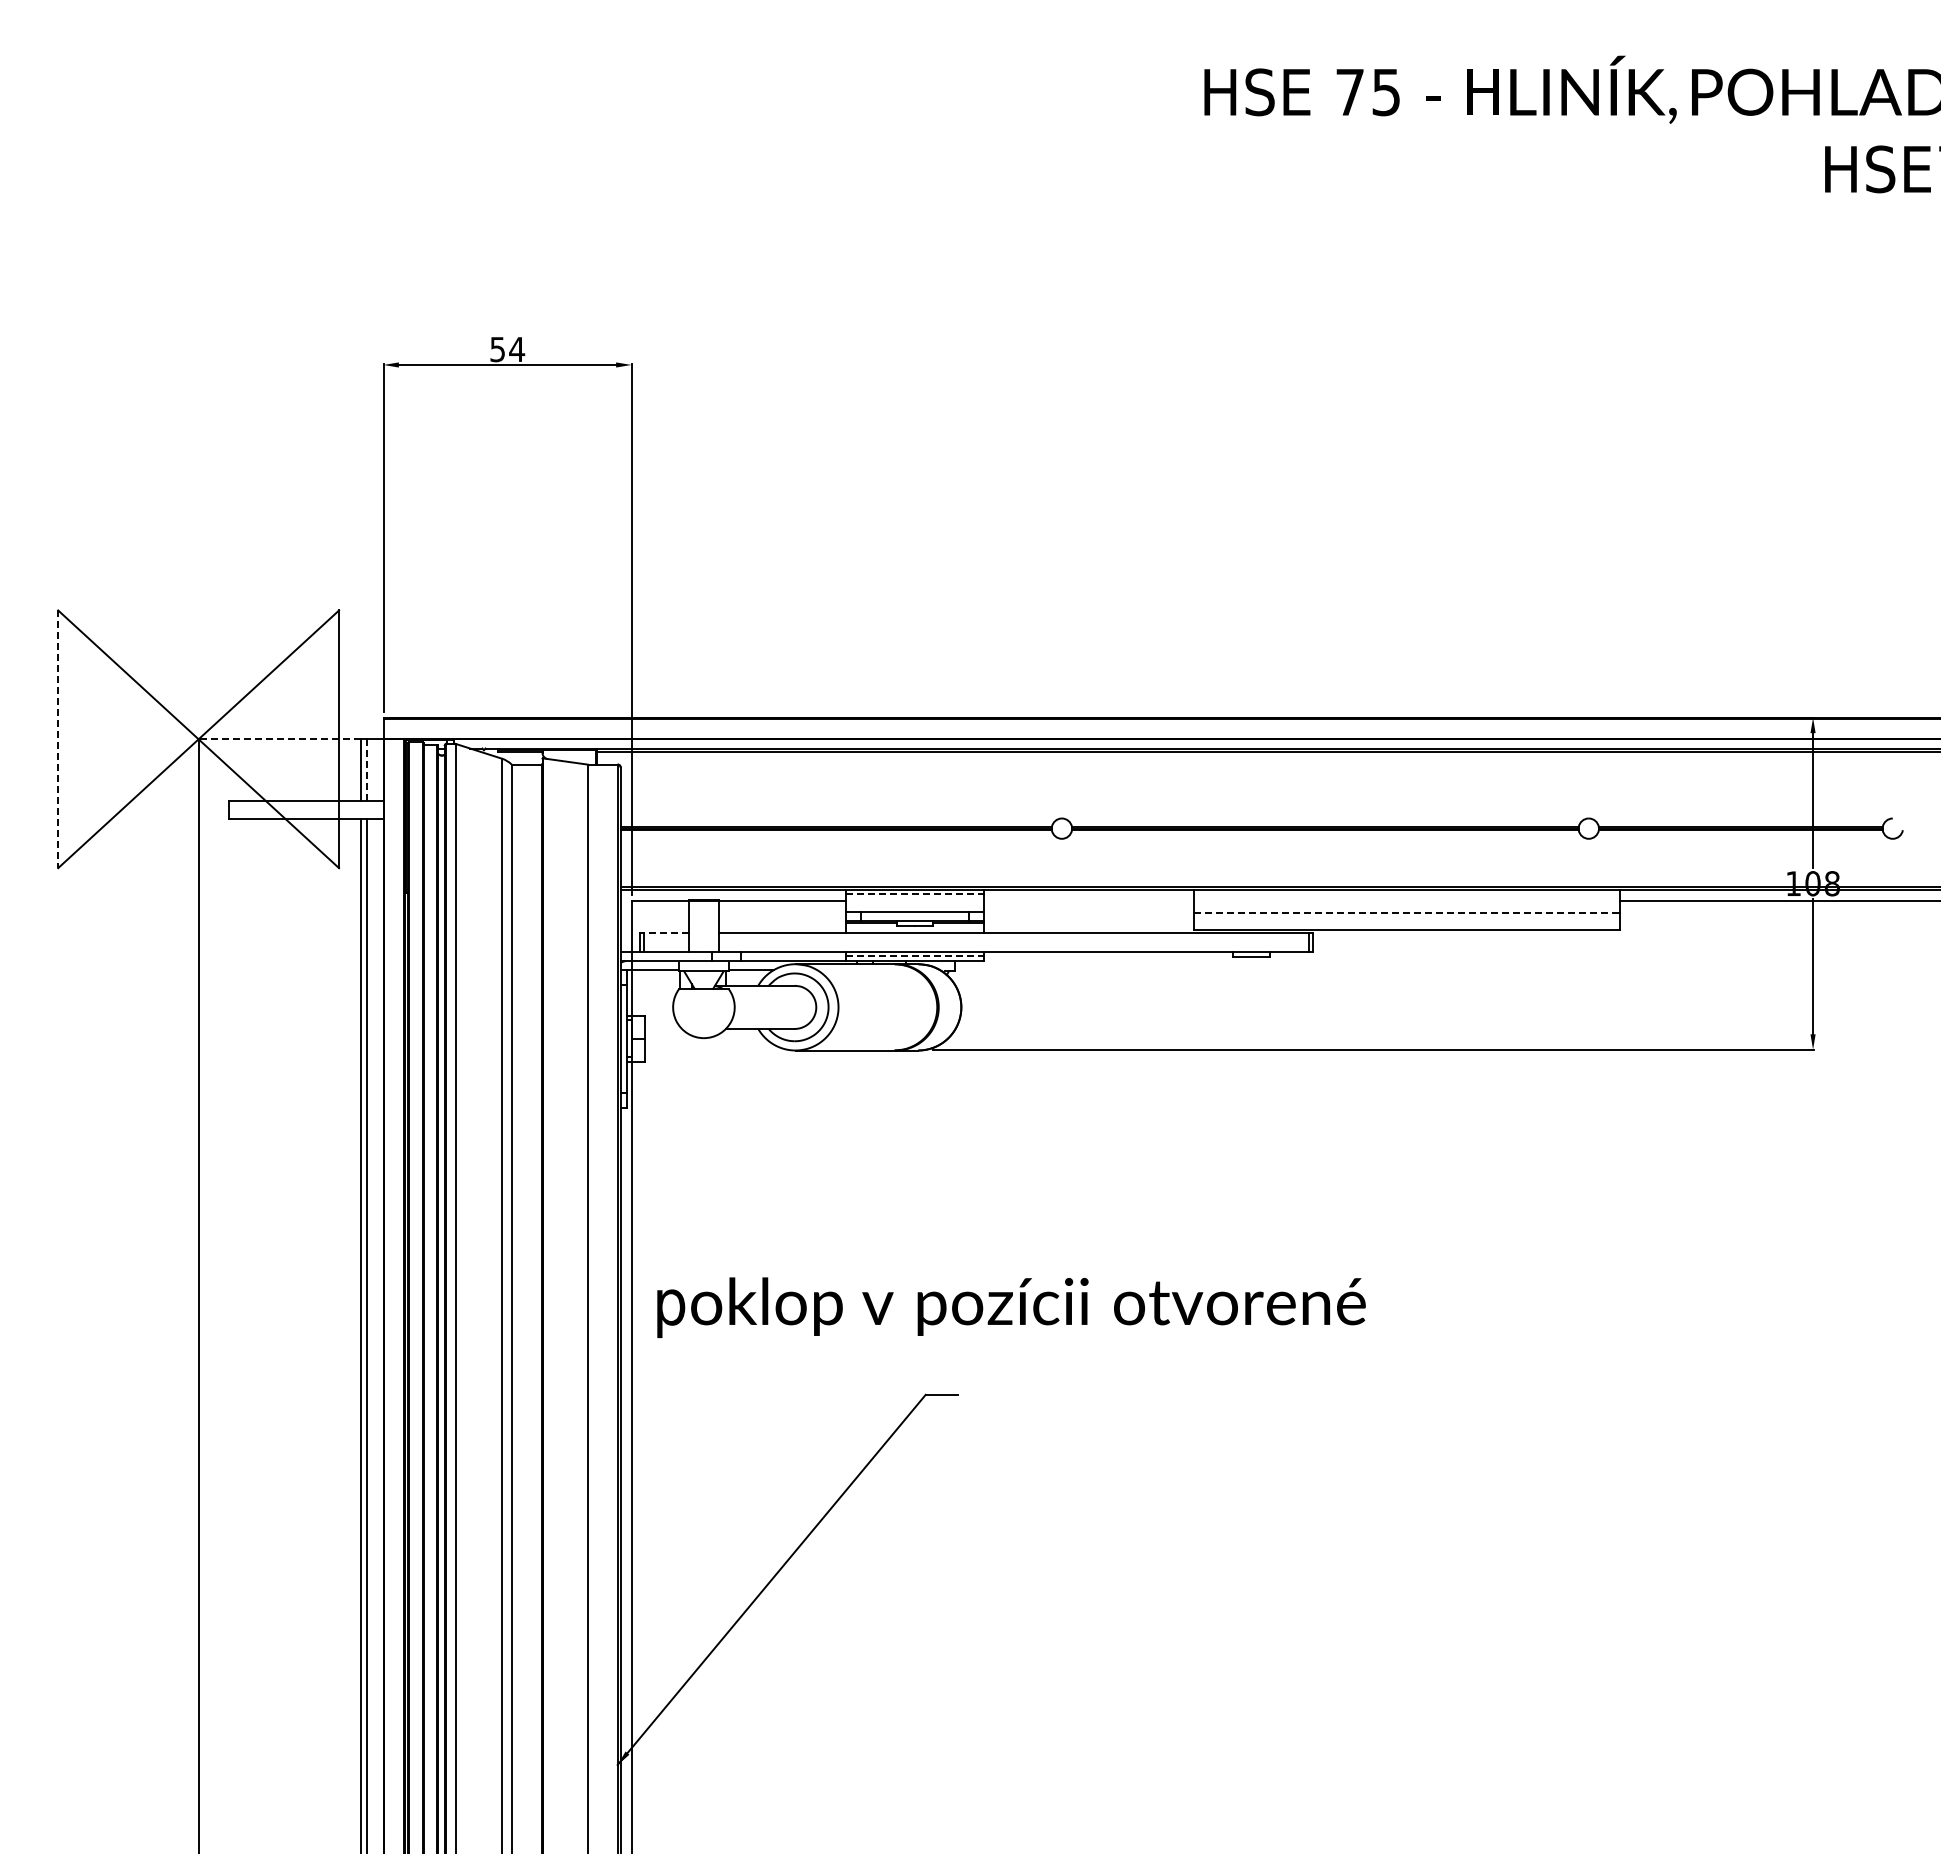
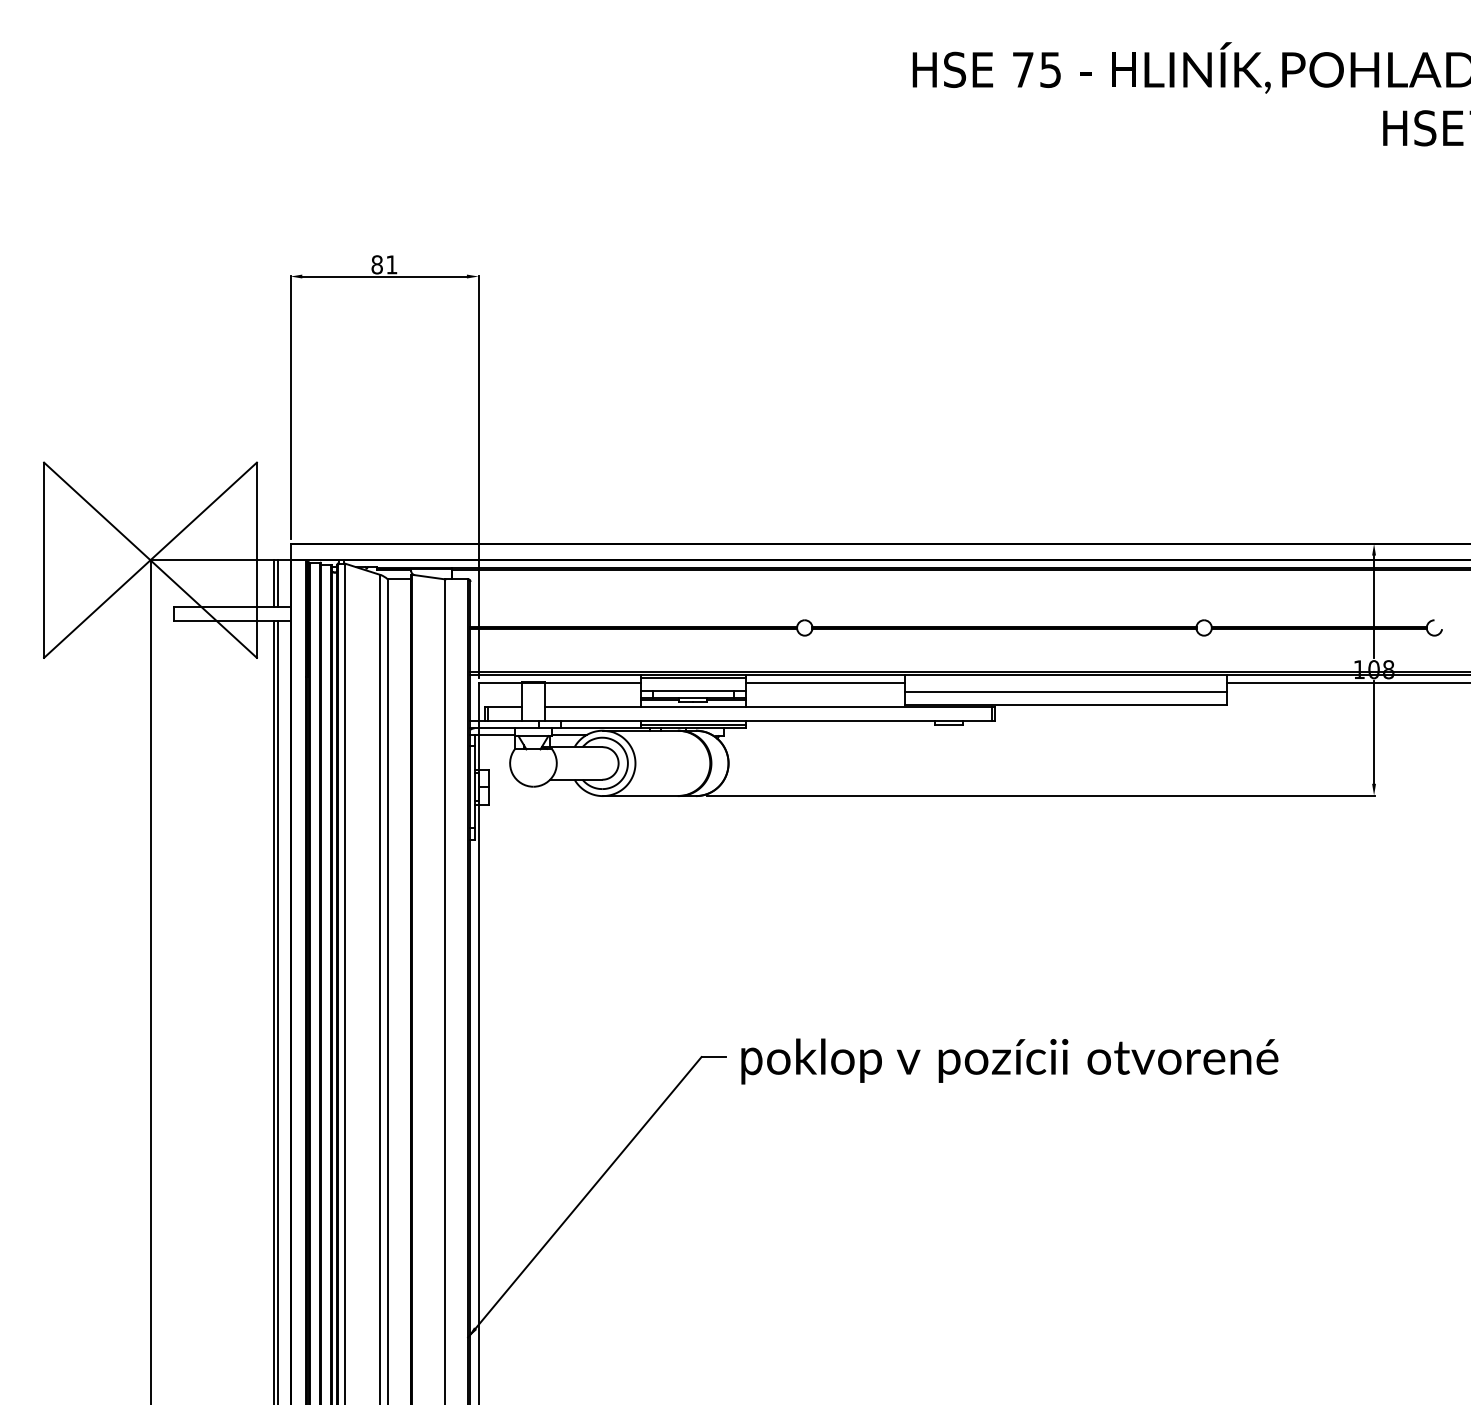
text: (507, 349) -> (384, 264), 54 -> 81
line: (58, 739) -> (44, 560), dashed -> solid
line: (279, 739) -> (211, 560), dashed -> solid
line: (367, 770) -> (278, 583), dashed -> solid
line: (915, 894) -> (693, 677), dashed -> solid
line: (1089, 901) -> (825, 683), added
line: (1407, 912) -> (1066, 691), dashed -> solid
line: (665, 933) -> (504, 707), dashed -> solid
line: (915, 956) -> (693, 724), dashed -> solid
text: (1011, 1307) -> (1009, 1061), moved

